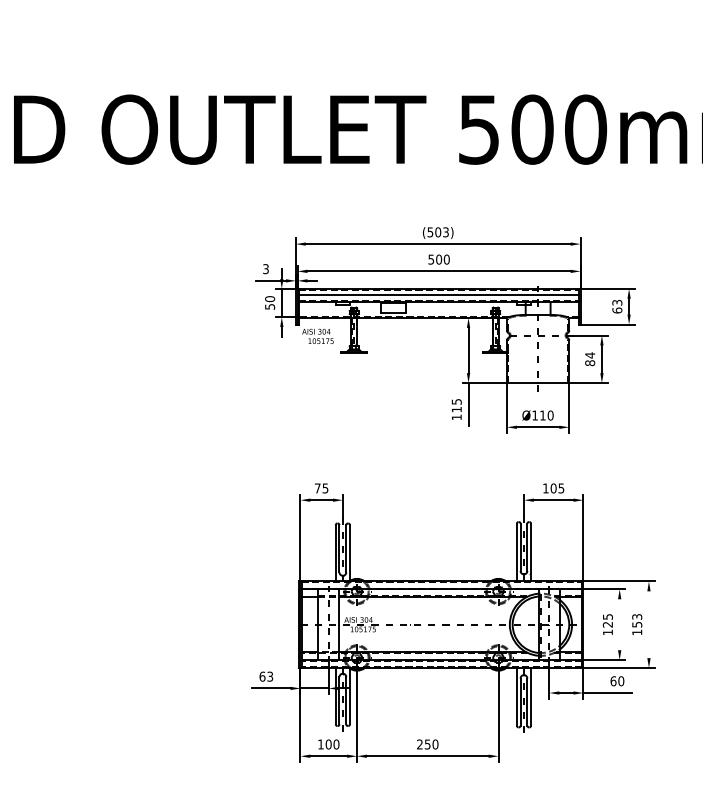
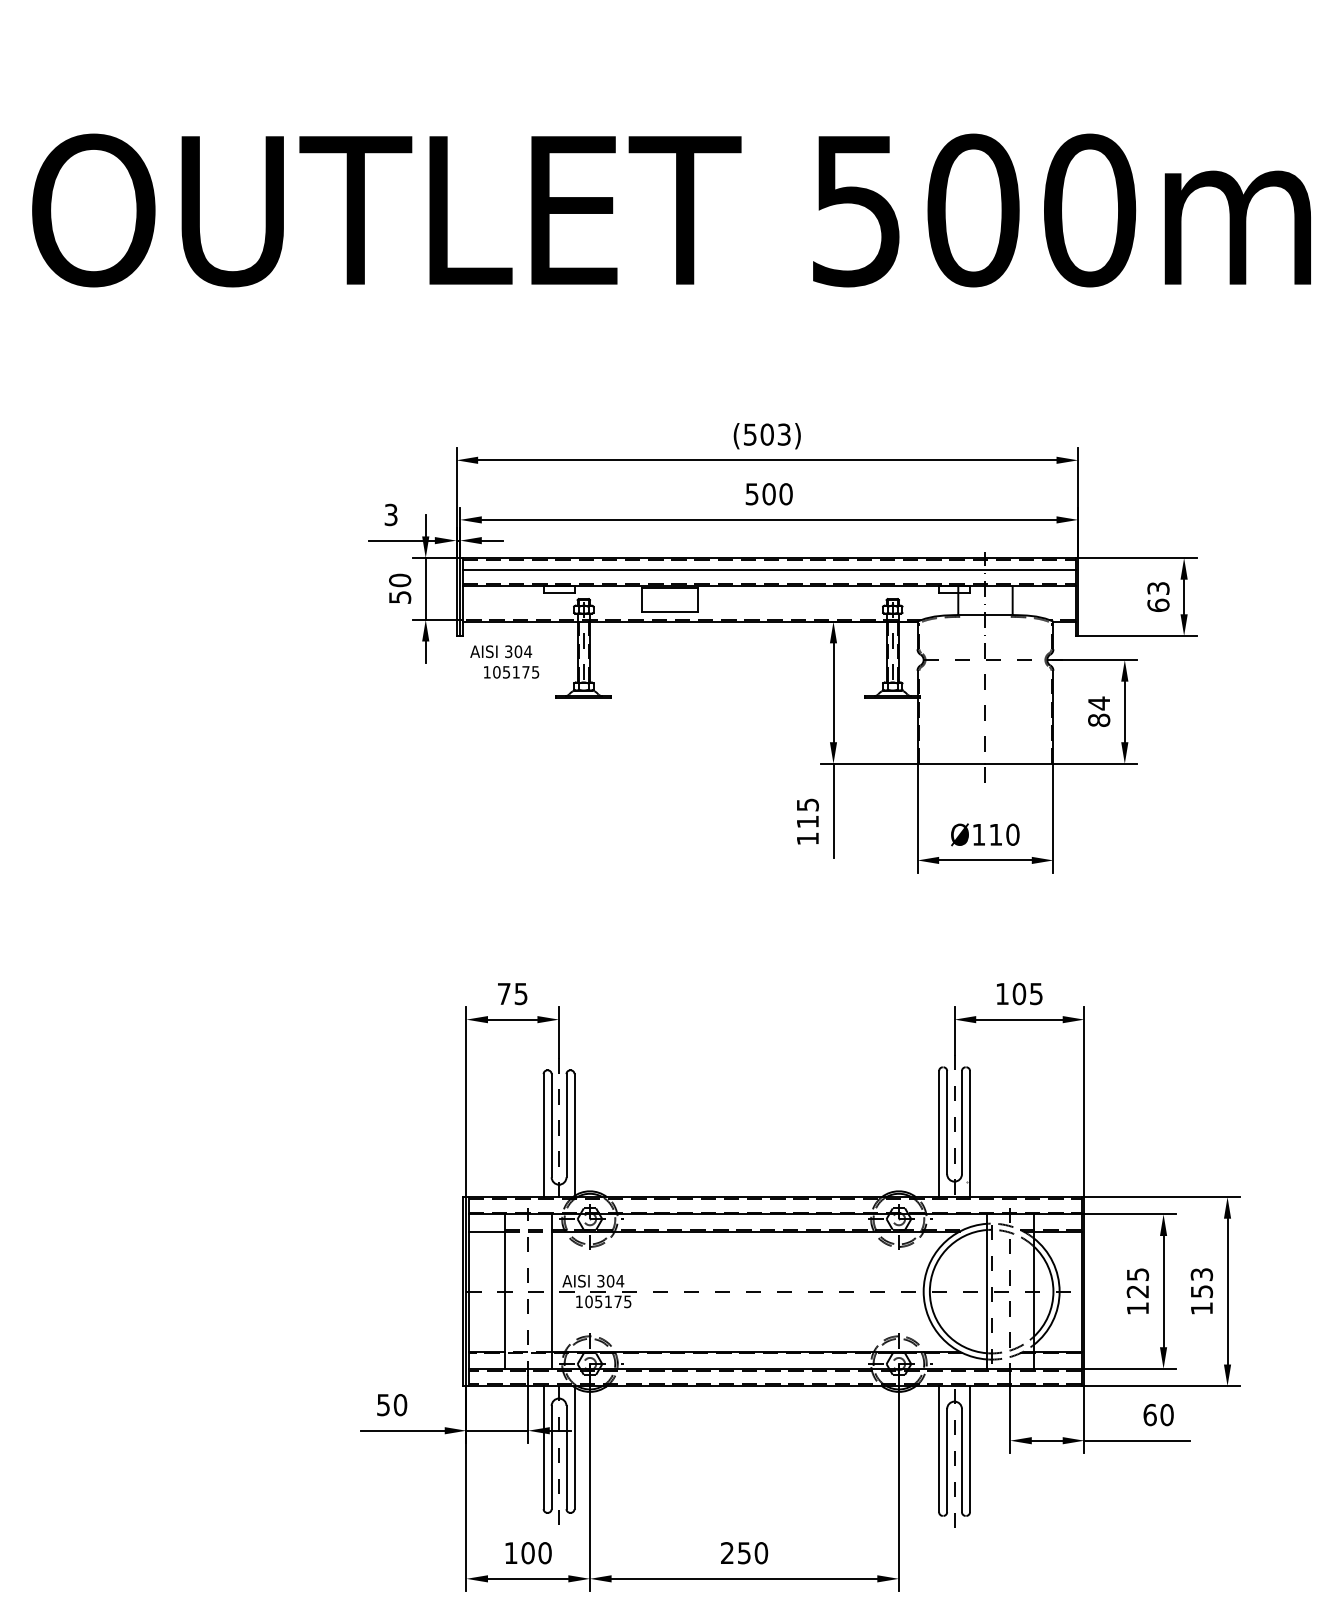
line: (619, 624) -> (1163, 1291), added
line: (648, 624) -> (1226, 1291), added
text: (266, 676) -> (392, 1404), 63 -> 50

